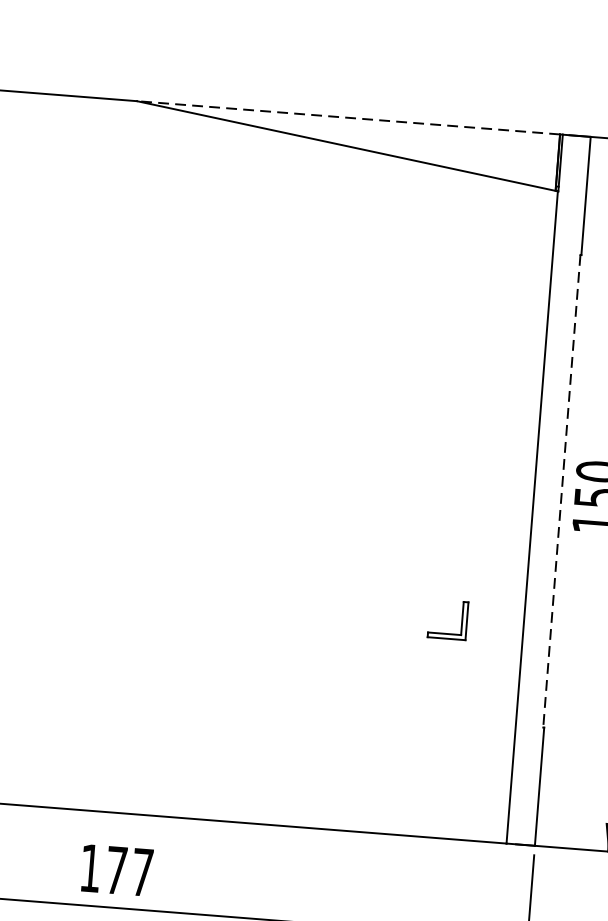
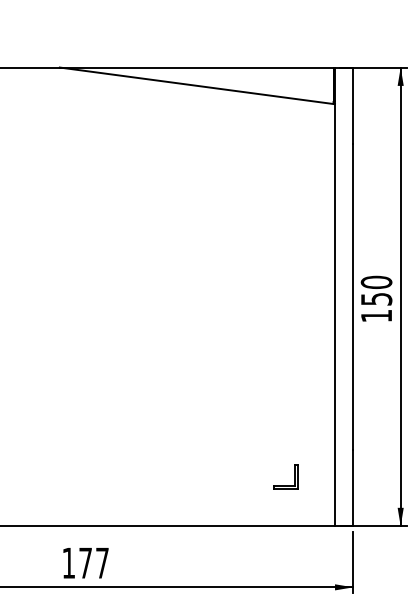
line: (348, 117) -> (196, 67), dashed -> solid
line: (561, 490) -> (352, 296), dashed -> solid
part: (461, 619) -> (294, 476), moved

